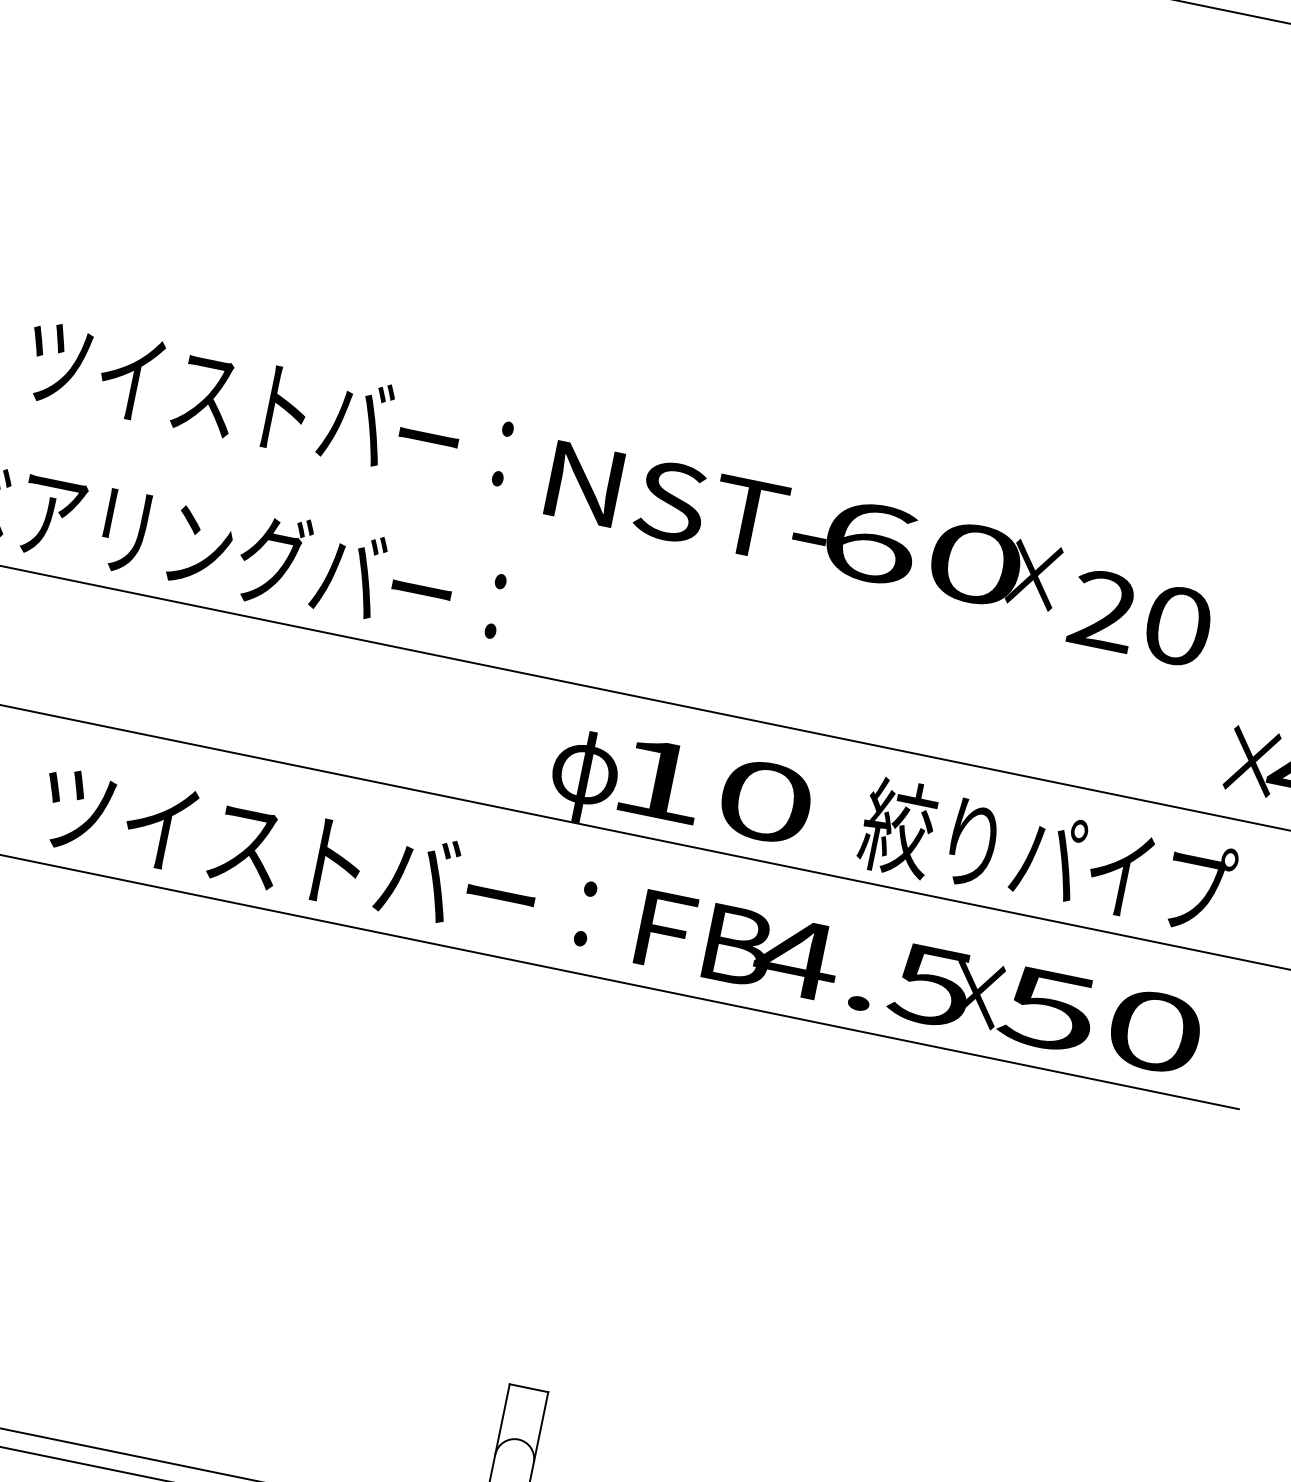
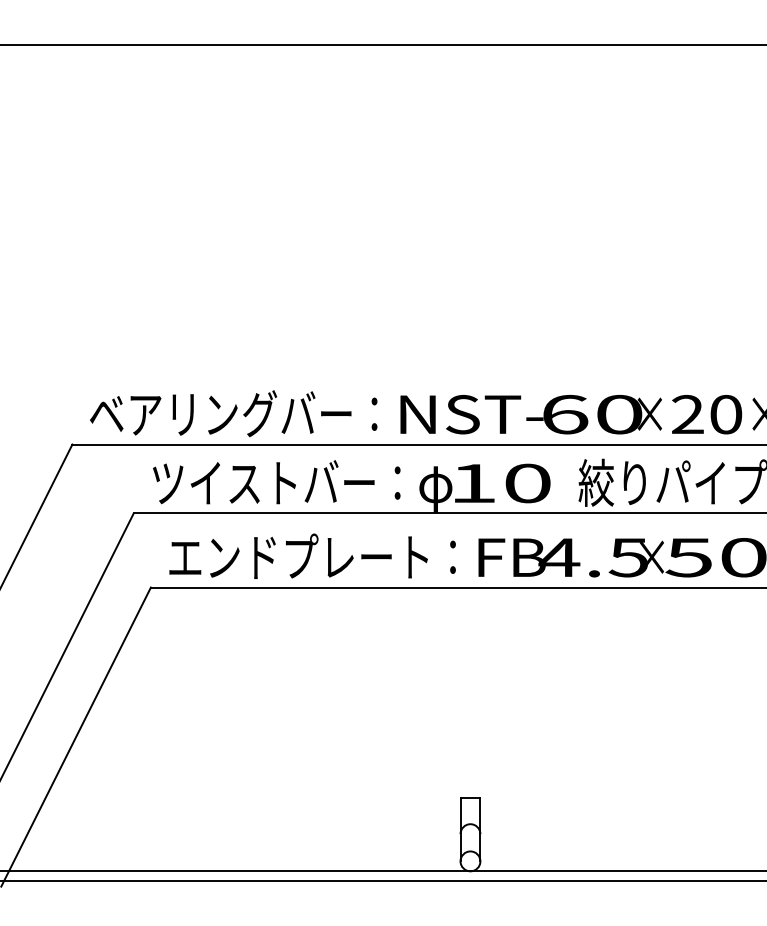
text: (268, 404) -> (276, 482), moved
text: (802, 528) -> (530, 414), moved
text: (1141, 618) -> (707, 414), moved
text: (319, 855) -> (312, 555), ツイストバー： -> エンドプレート：

